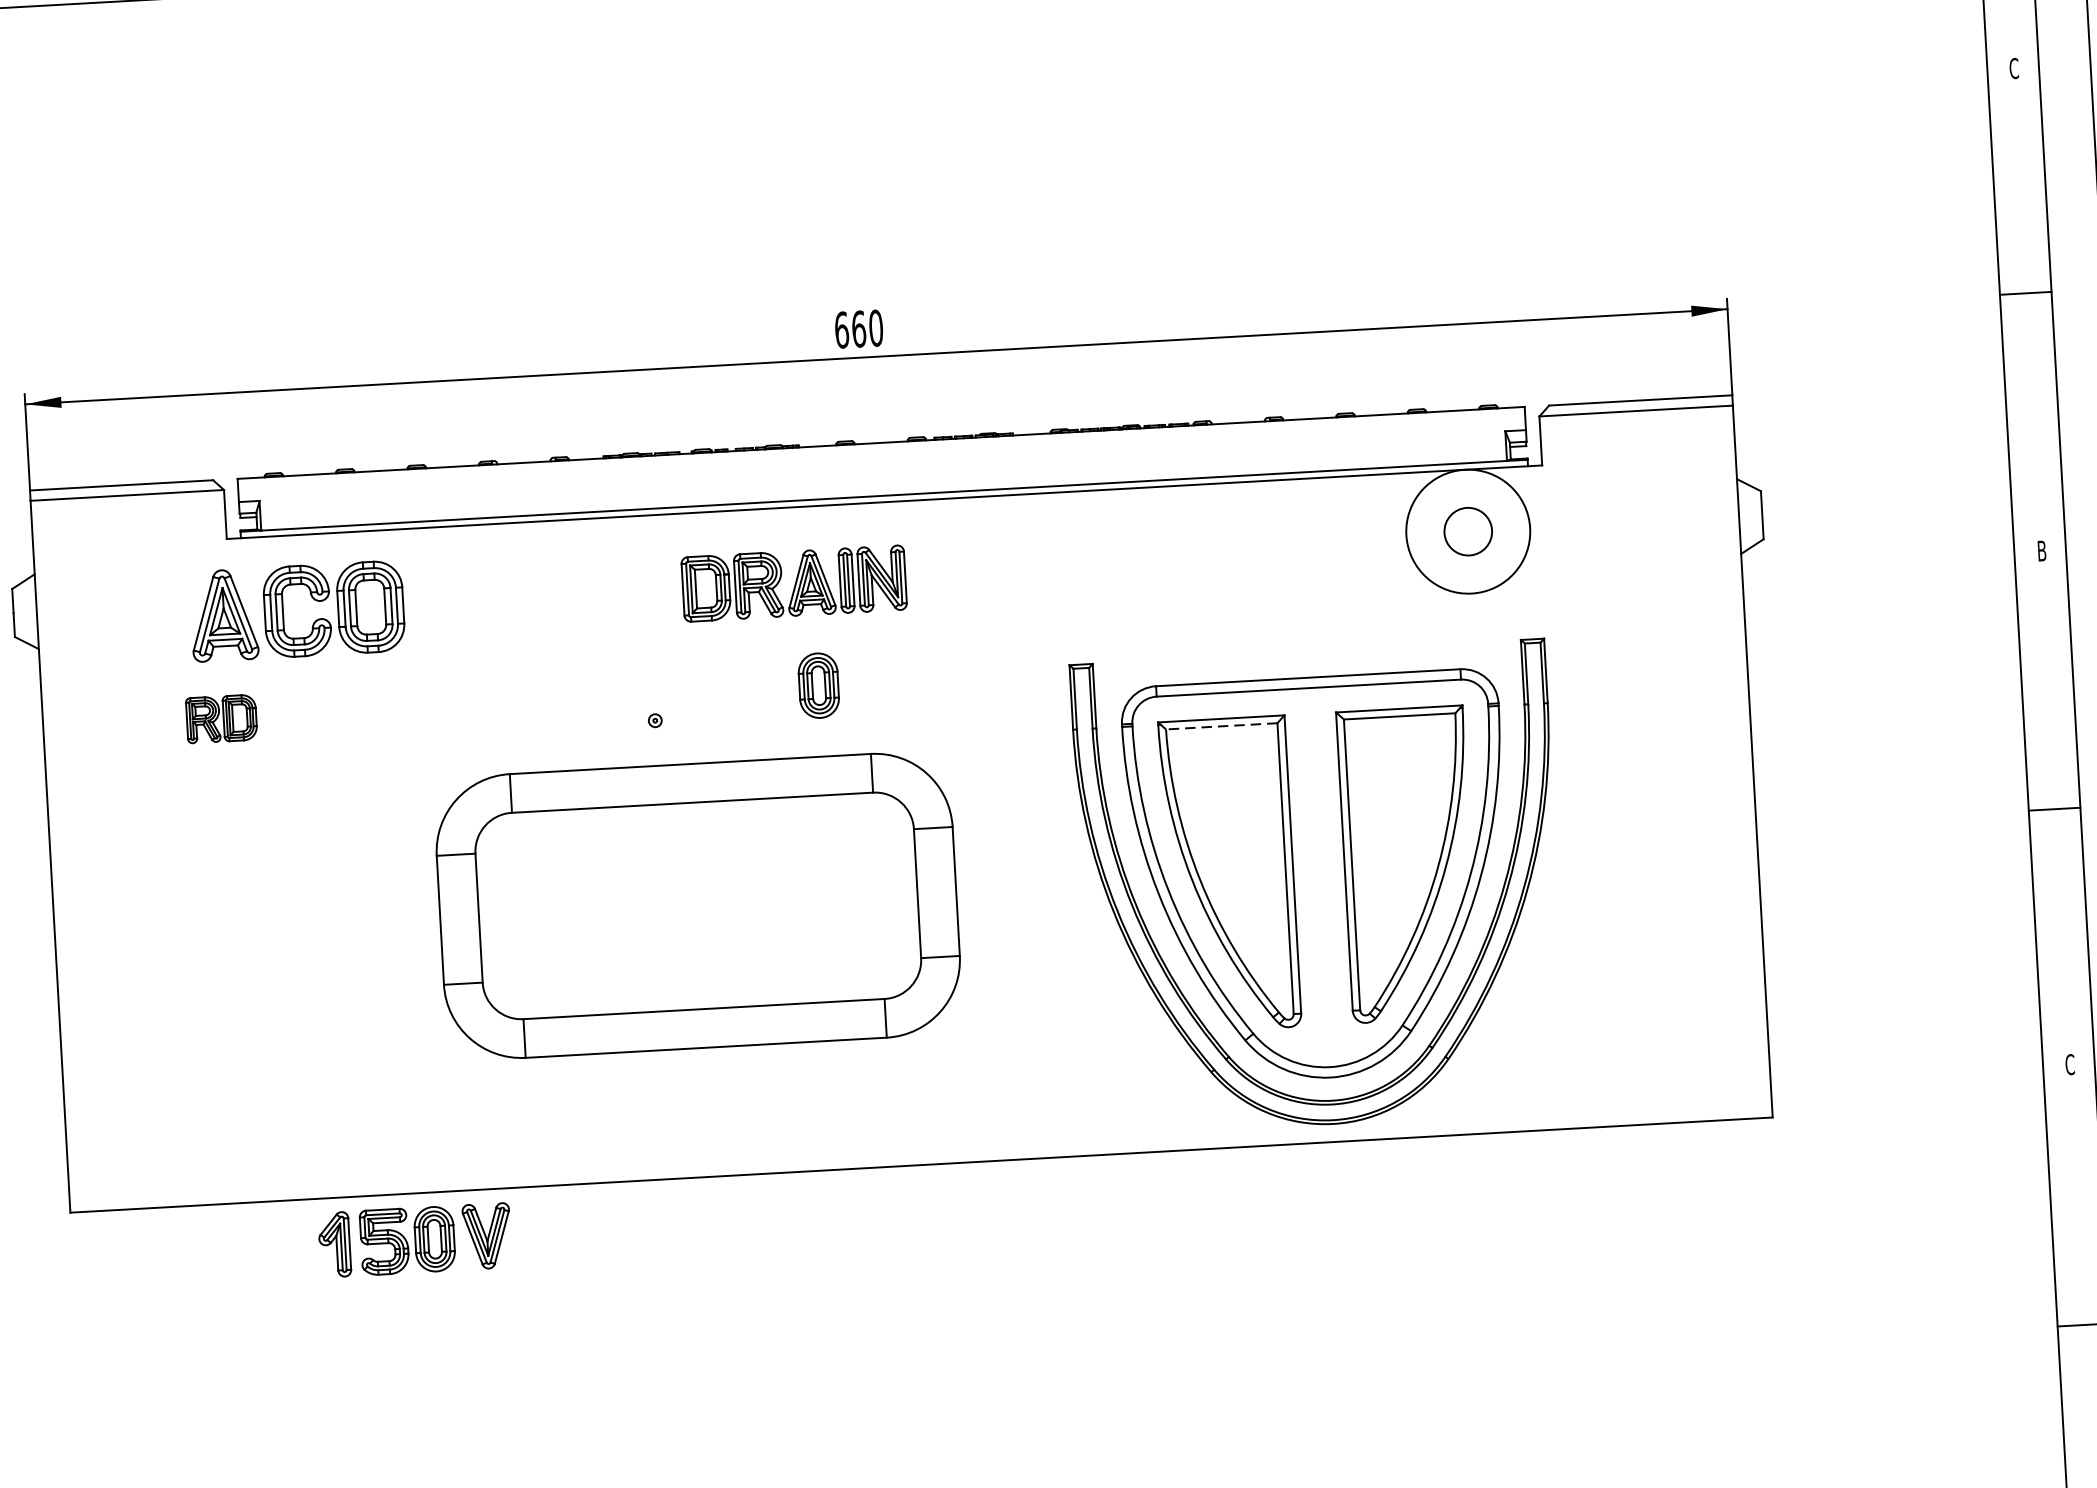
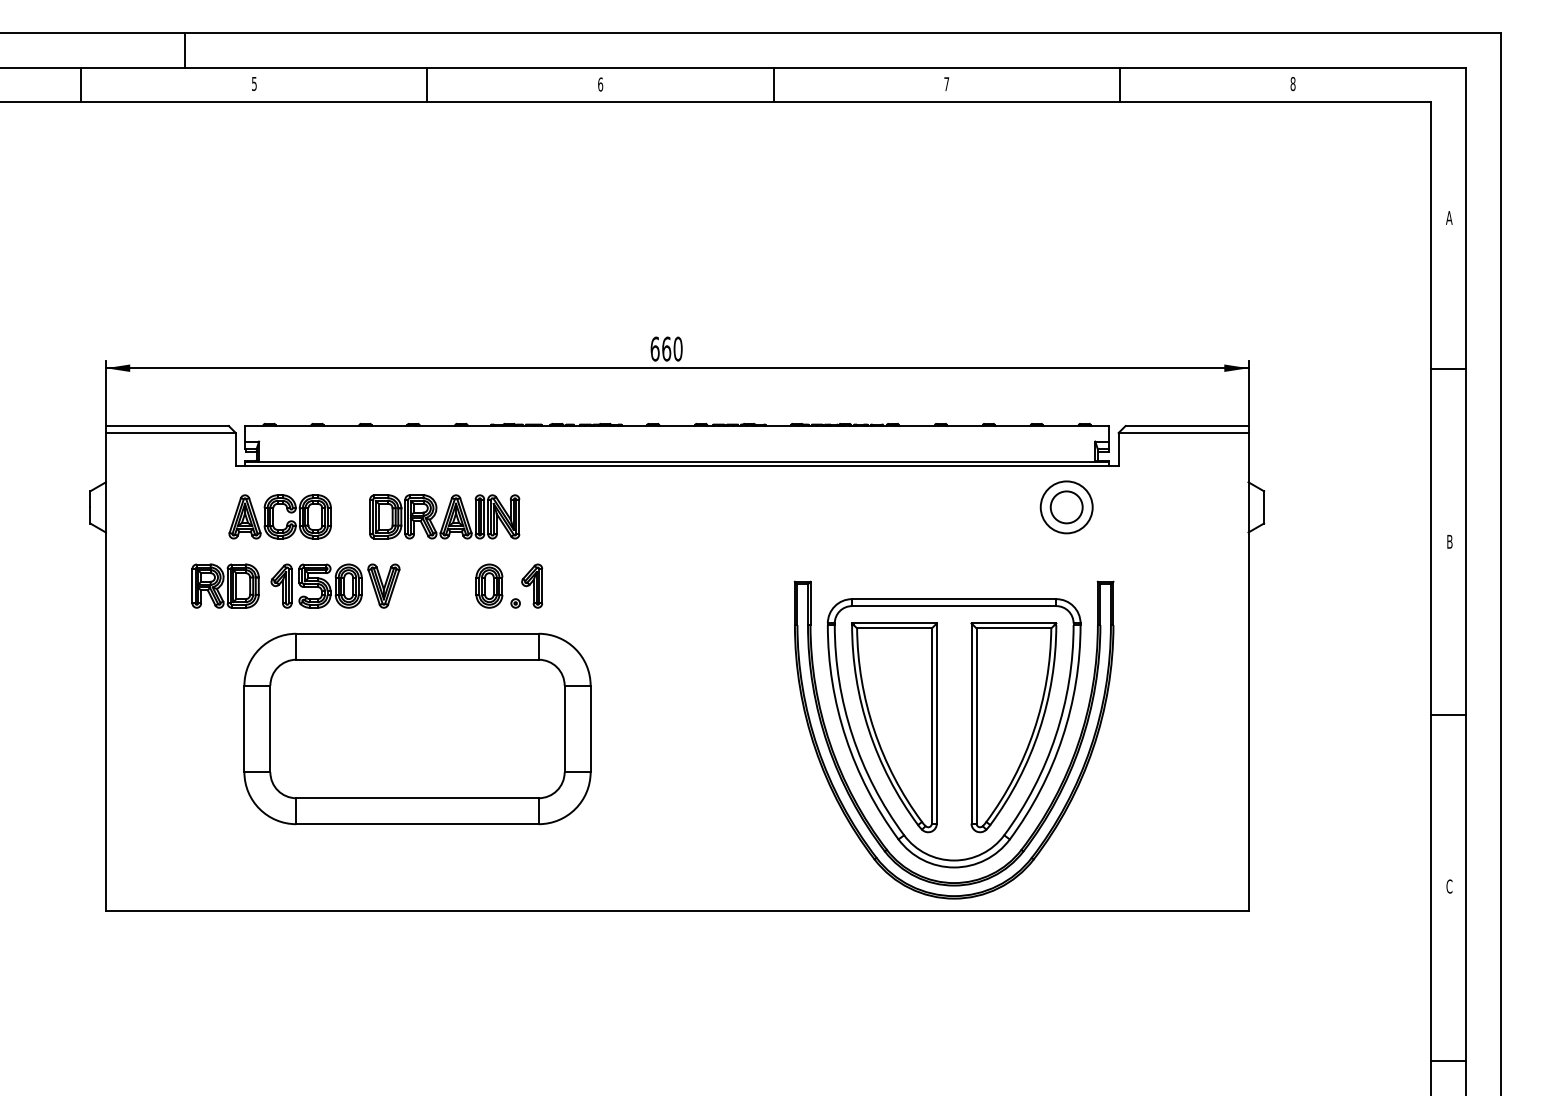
text: (2014, 67) -> (1449, 217), C -> A
circle: (1467, 531) -> (1066, 507), size x0.62
part: (793, 582) -> (444, 516), moved
part: (296, 610) -> (279, 516), size x0.71
part: (818, 684) -> (489, 585), moved
part: (678, 692) -> (532, 585), added
part: (221, 718) -> (225, 585), size x1.43
line: (1221, 726) -> (894, 628), dashed -> solid
part: (698, 905) -> (417, 728), moved
part: (414, 1239) -> (335, 585), moved

